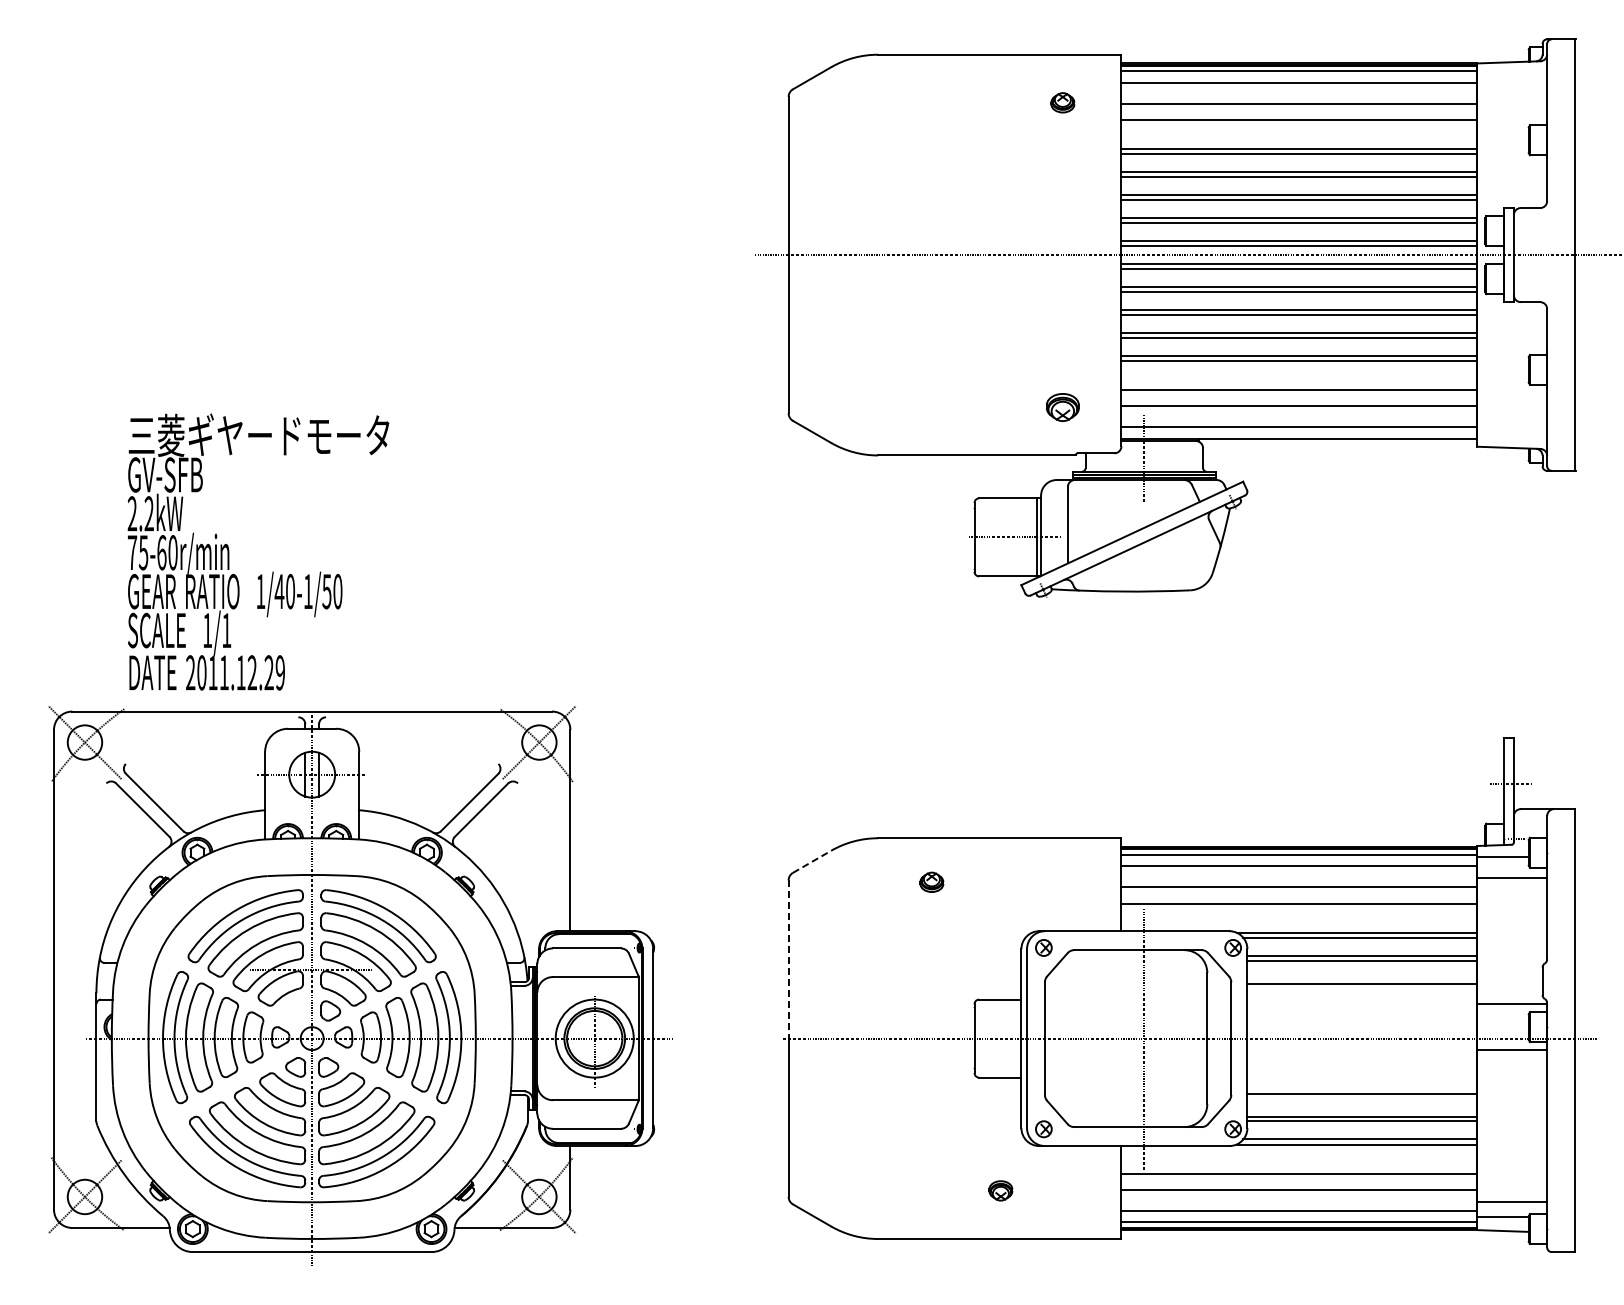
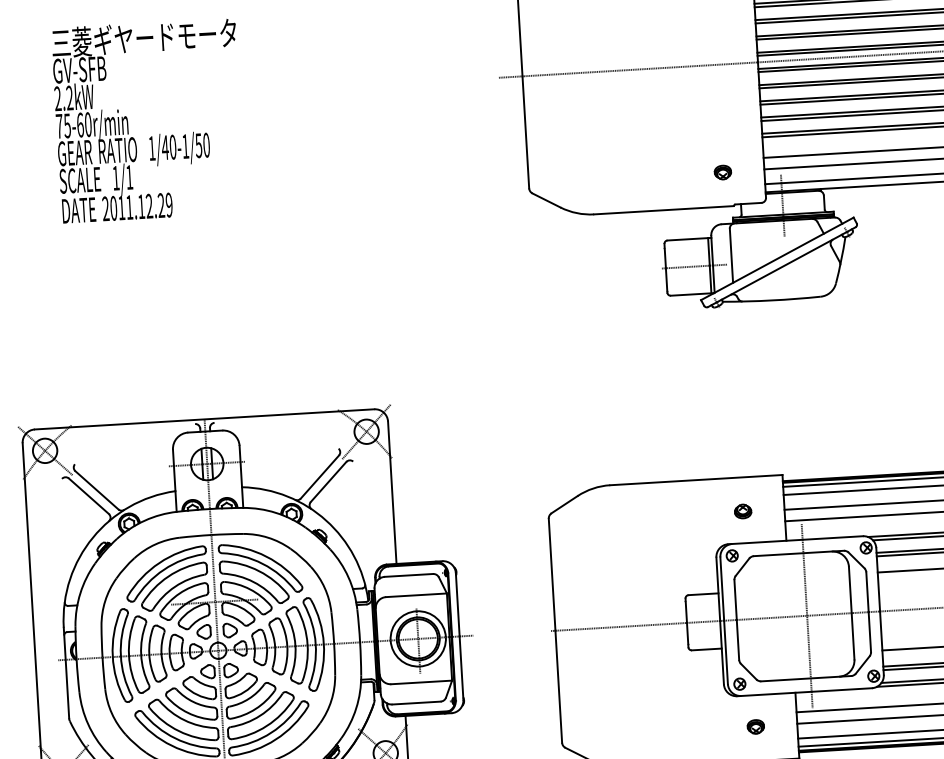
part: (1062, 406) -> (722, 171), size x0.71
text: (258, 551) -> (148, 120), moved
line: (812, 861) -> (564, 504), dashed -> solid
part: (931, 881) -> (742, 510), moved
line: (788, 960) -> (552, 575), dashed -> solid
part: (293, 1010) -> (203, 631), added
part: (1000, 1190) -> (755, 726), moved

